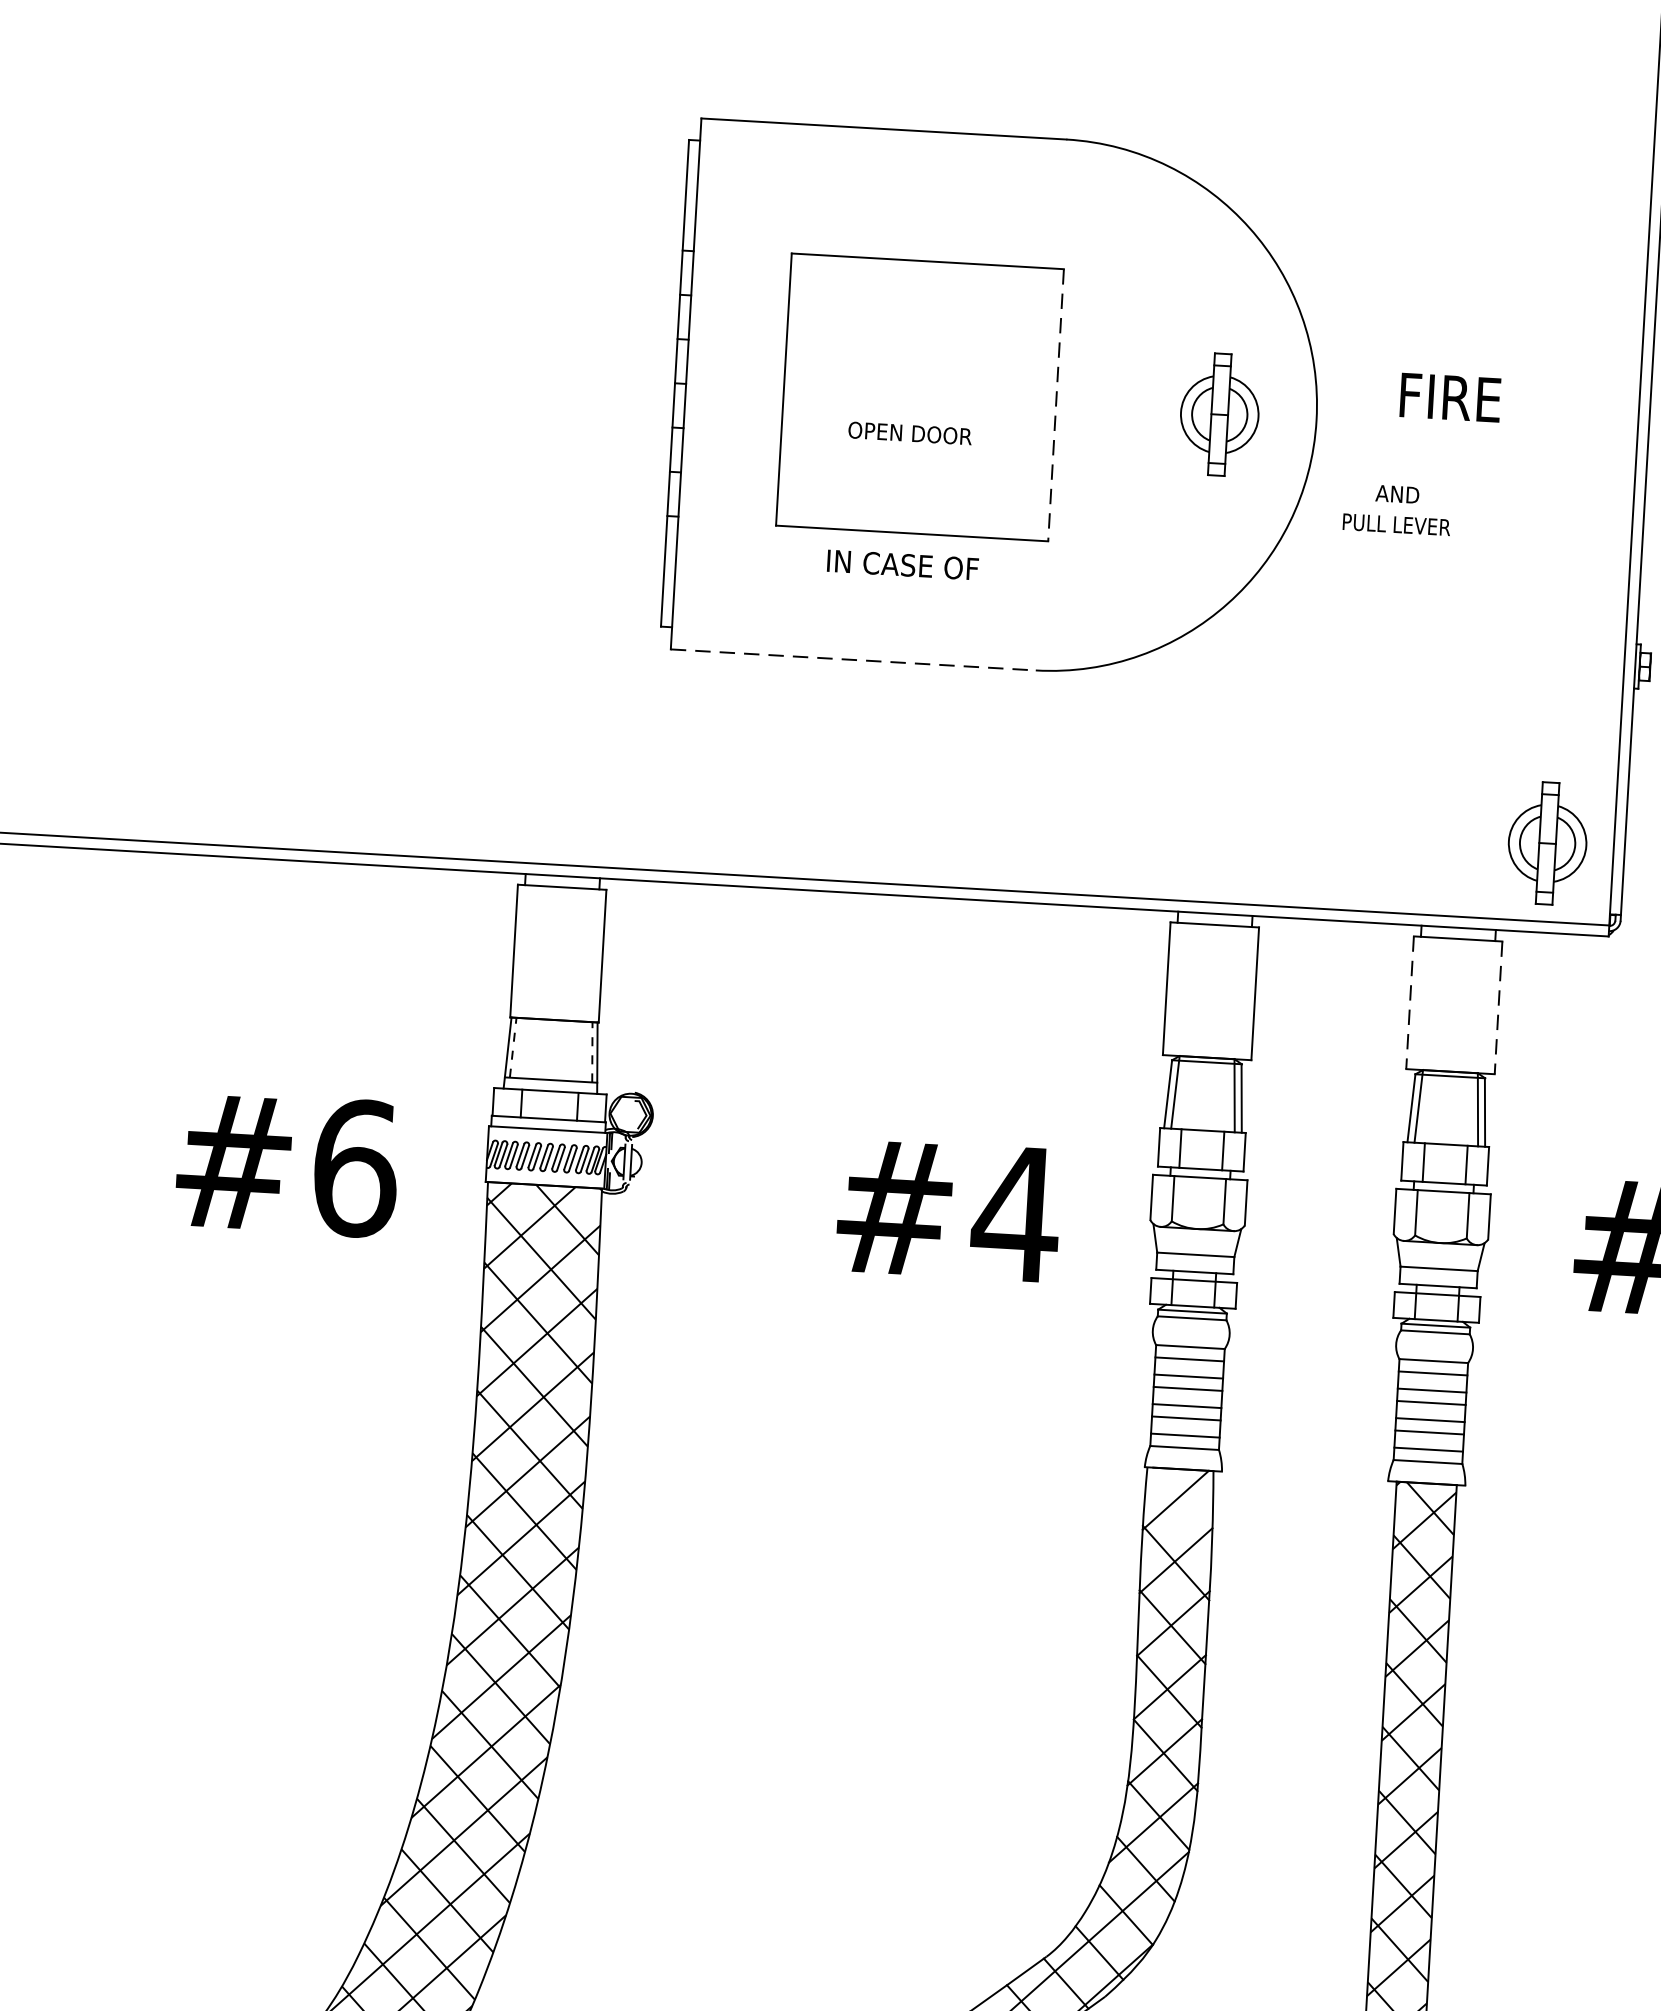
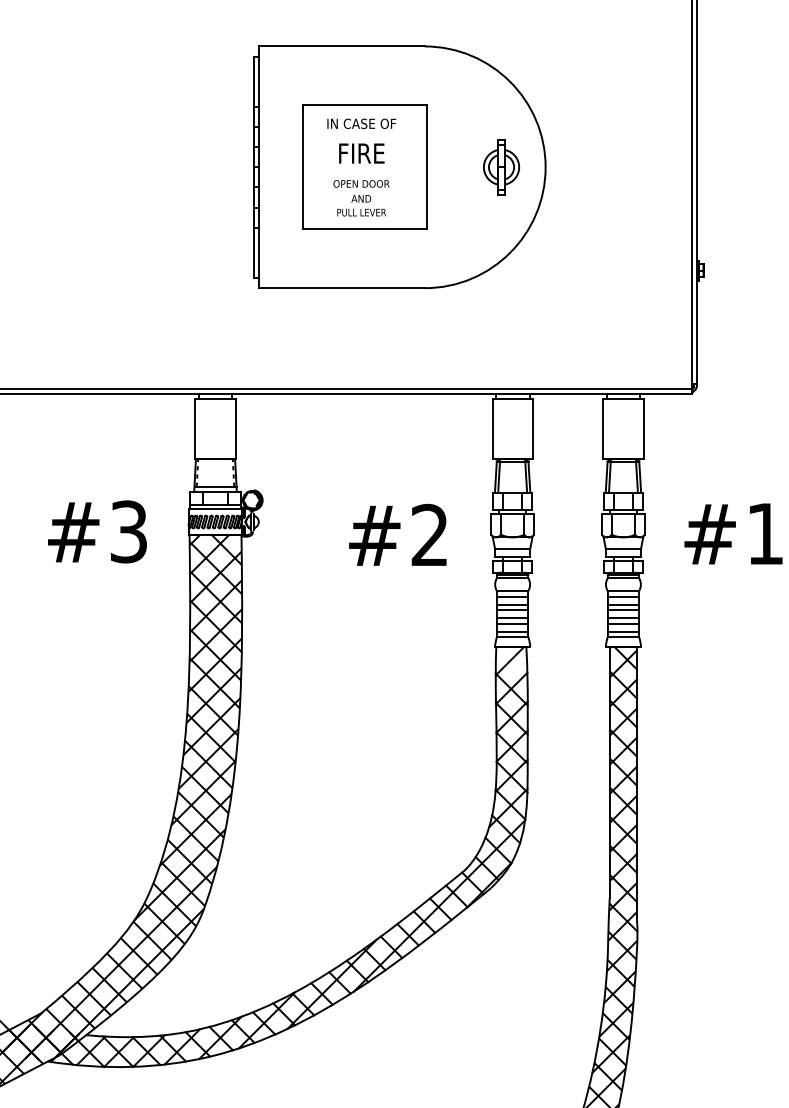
text: (1449, 397) -> (361, 153), moved
line: (1057, 405) -> (427, 167), dashed -> solid
text: (1397, 509) -> (361, 205), moved
text: (902, 564) -> (361, 123), moved
line: (855, 660) -> (342, 288), dashed -> solid
part: (1547, 843) -> (661, 353), removed
line: (1410, 1003) -> (603, 429), dashed -> solid
line: (1498, 1008) -> (643, 429), dashed -> solid
text: (356, 1167) -> (129, 531), #6 -> #3
text: (1015, 1212) -> (429, 534), #4 -> #2

